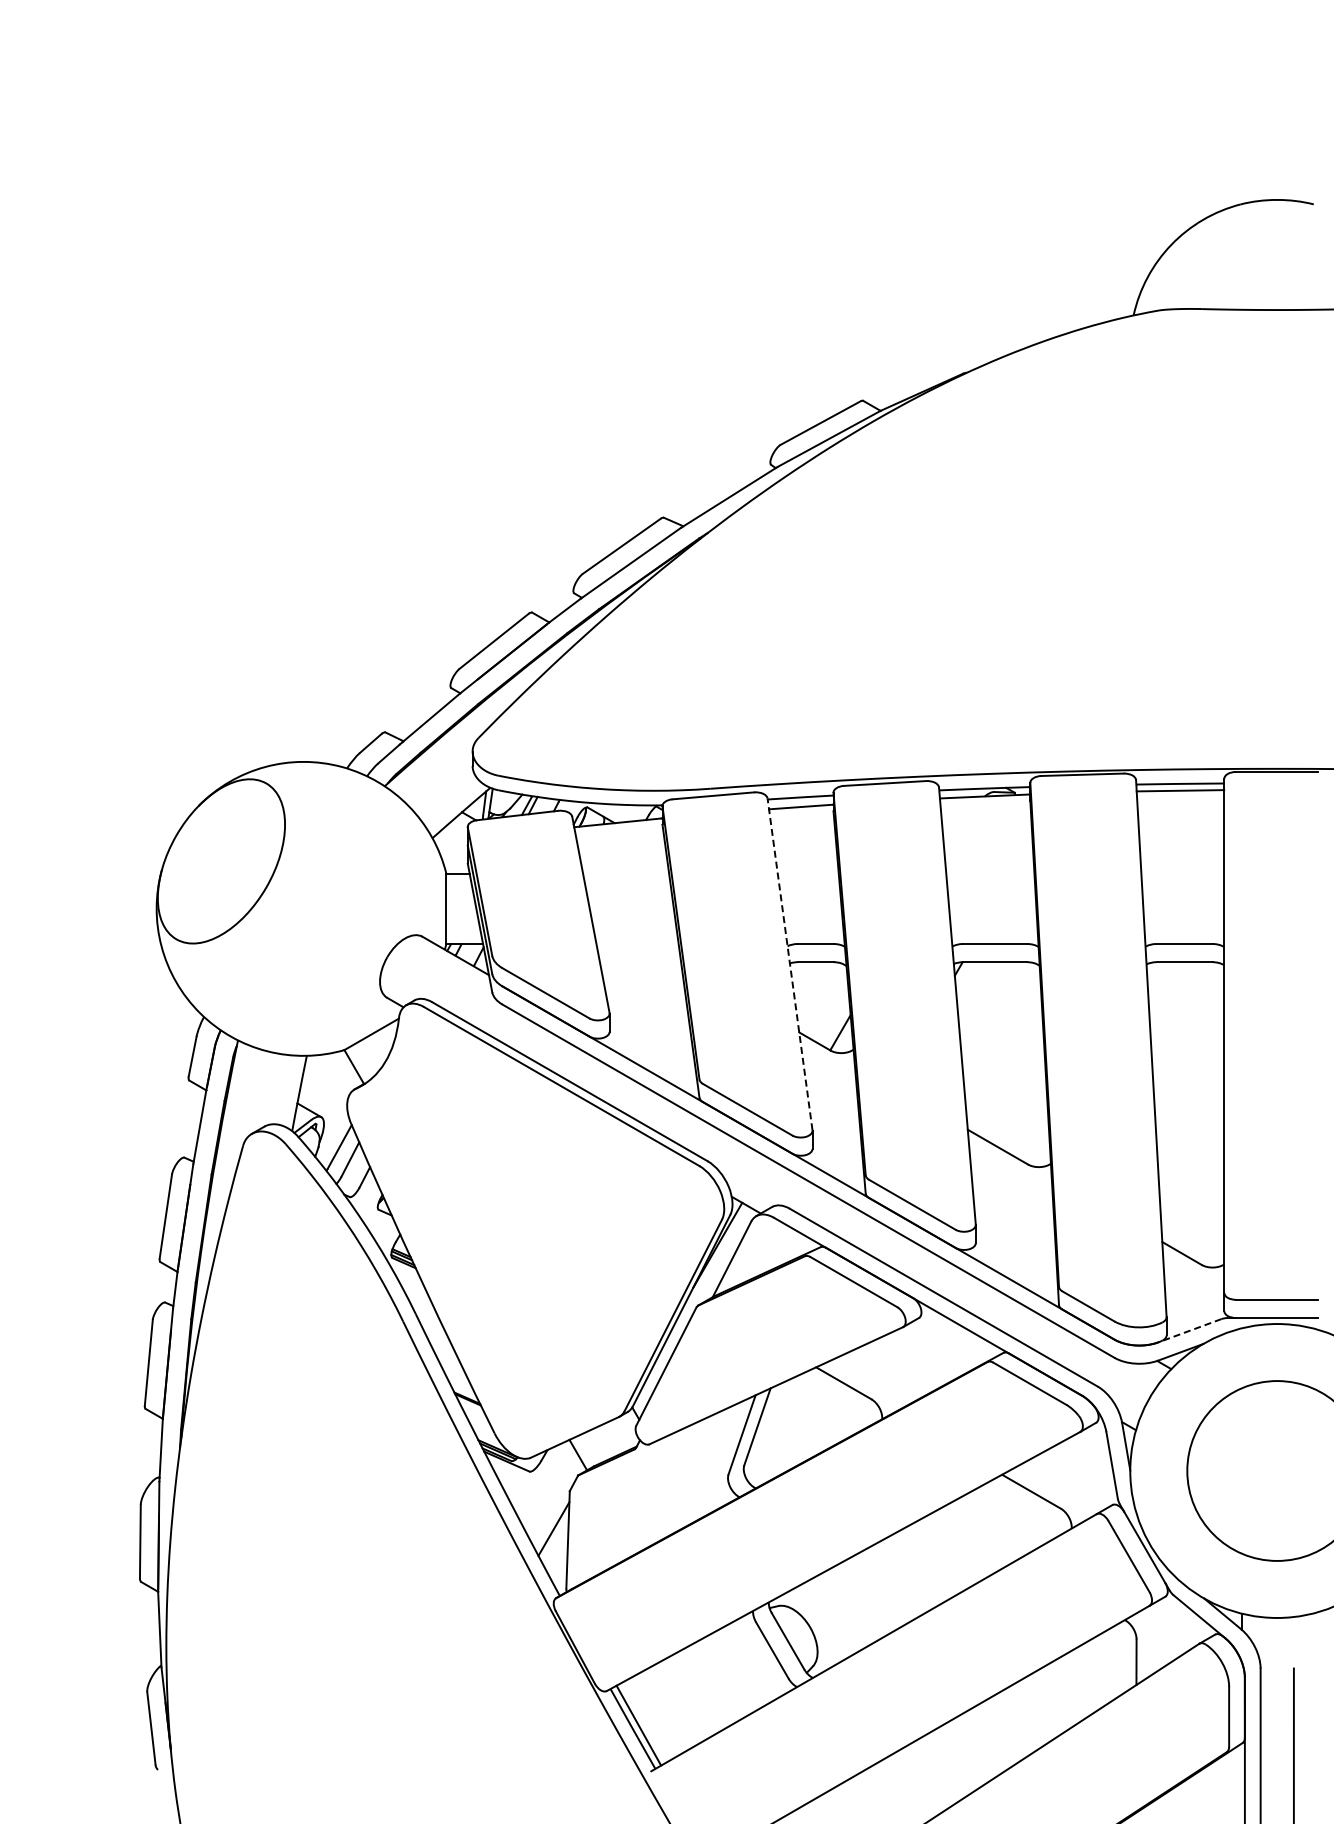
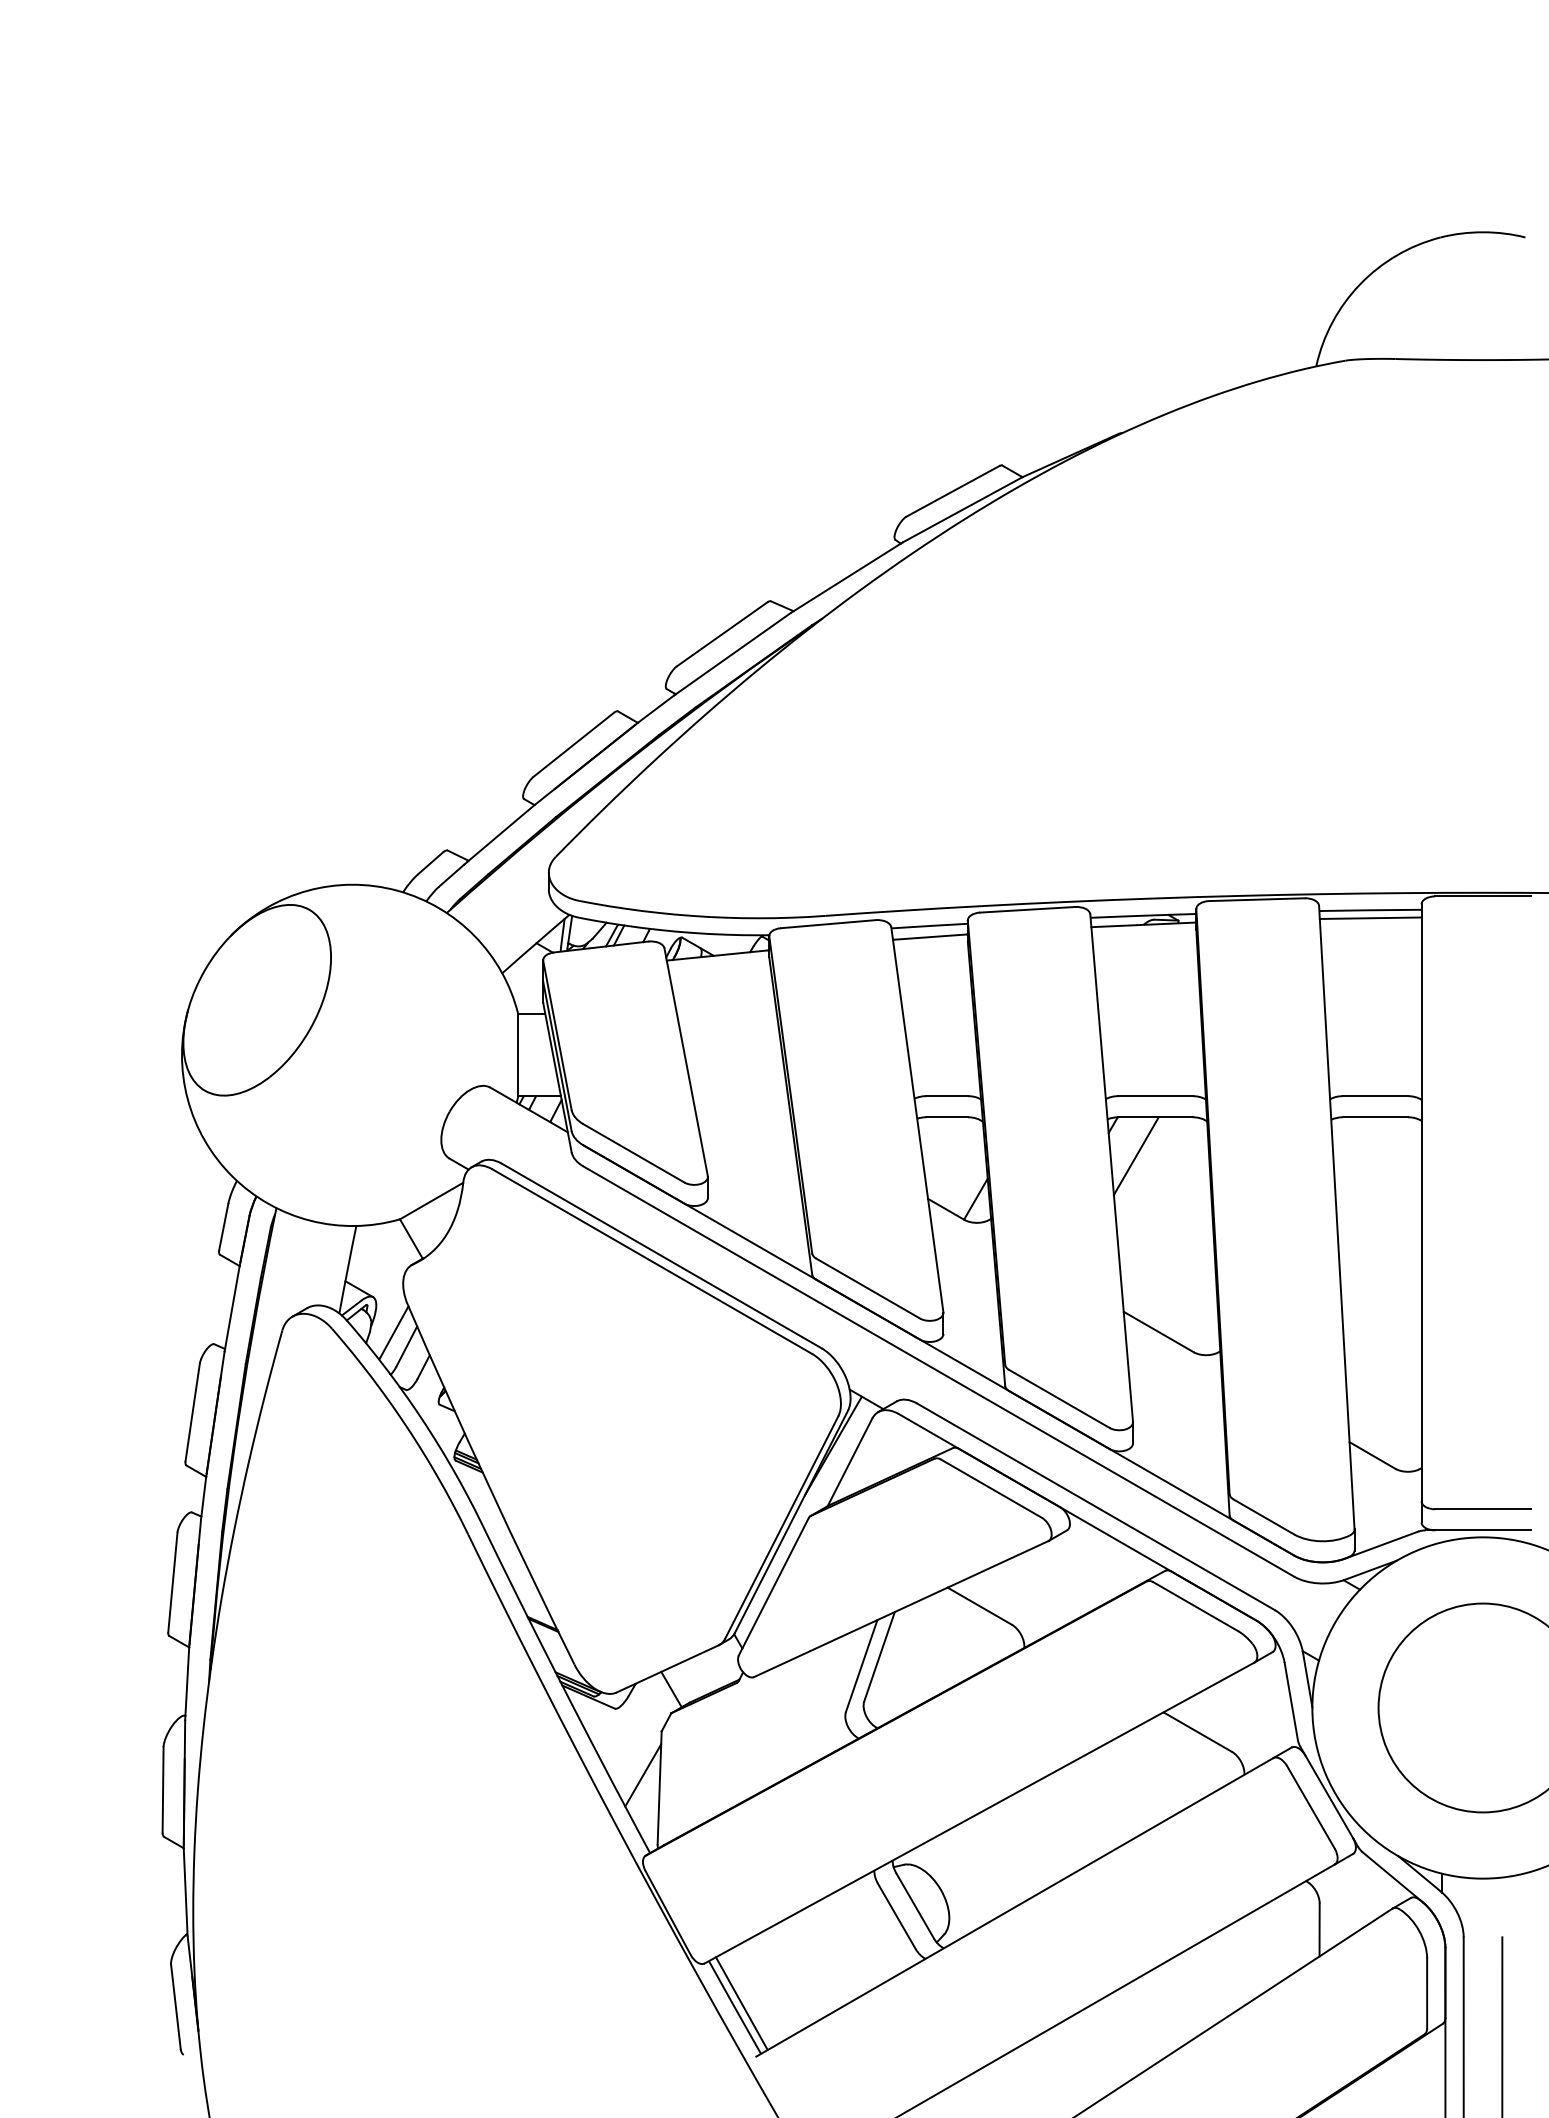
line: (789, 963) -> (916, 1118), dashed -> solid
line: (978, 995) -> (1136, 1155), added
line: (1189, 1330) -> (1381, 1544), dashed -> solid

